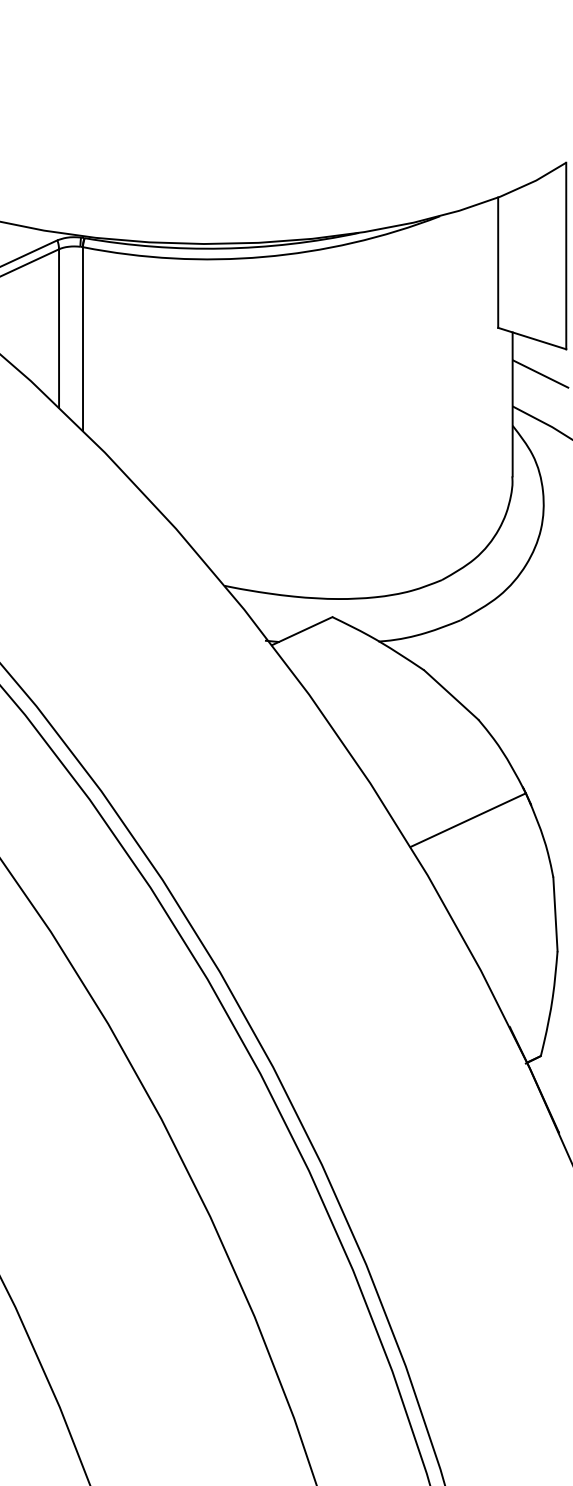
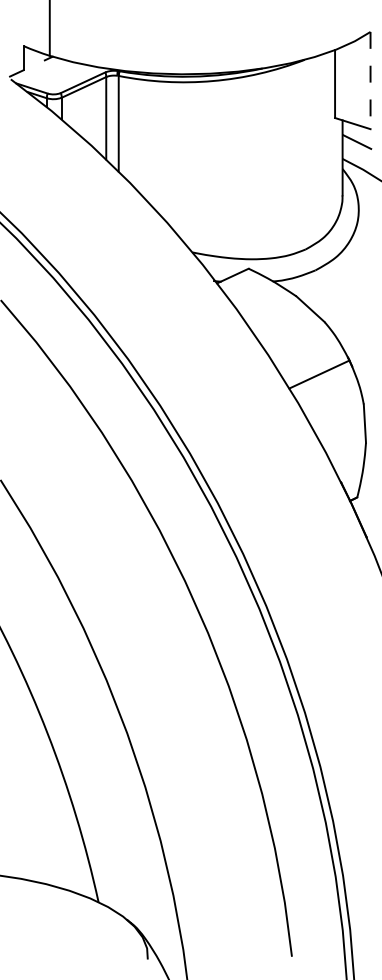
line: (566, 255) -> (370, 80), solid -> dashed

